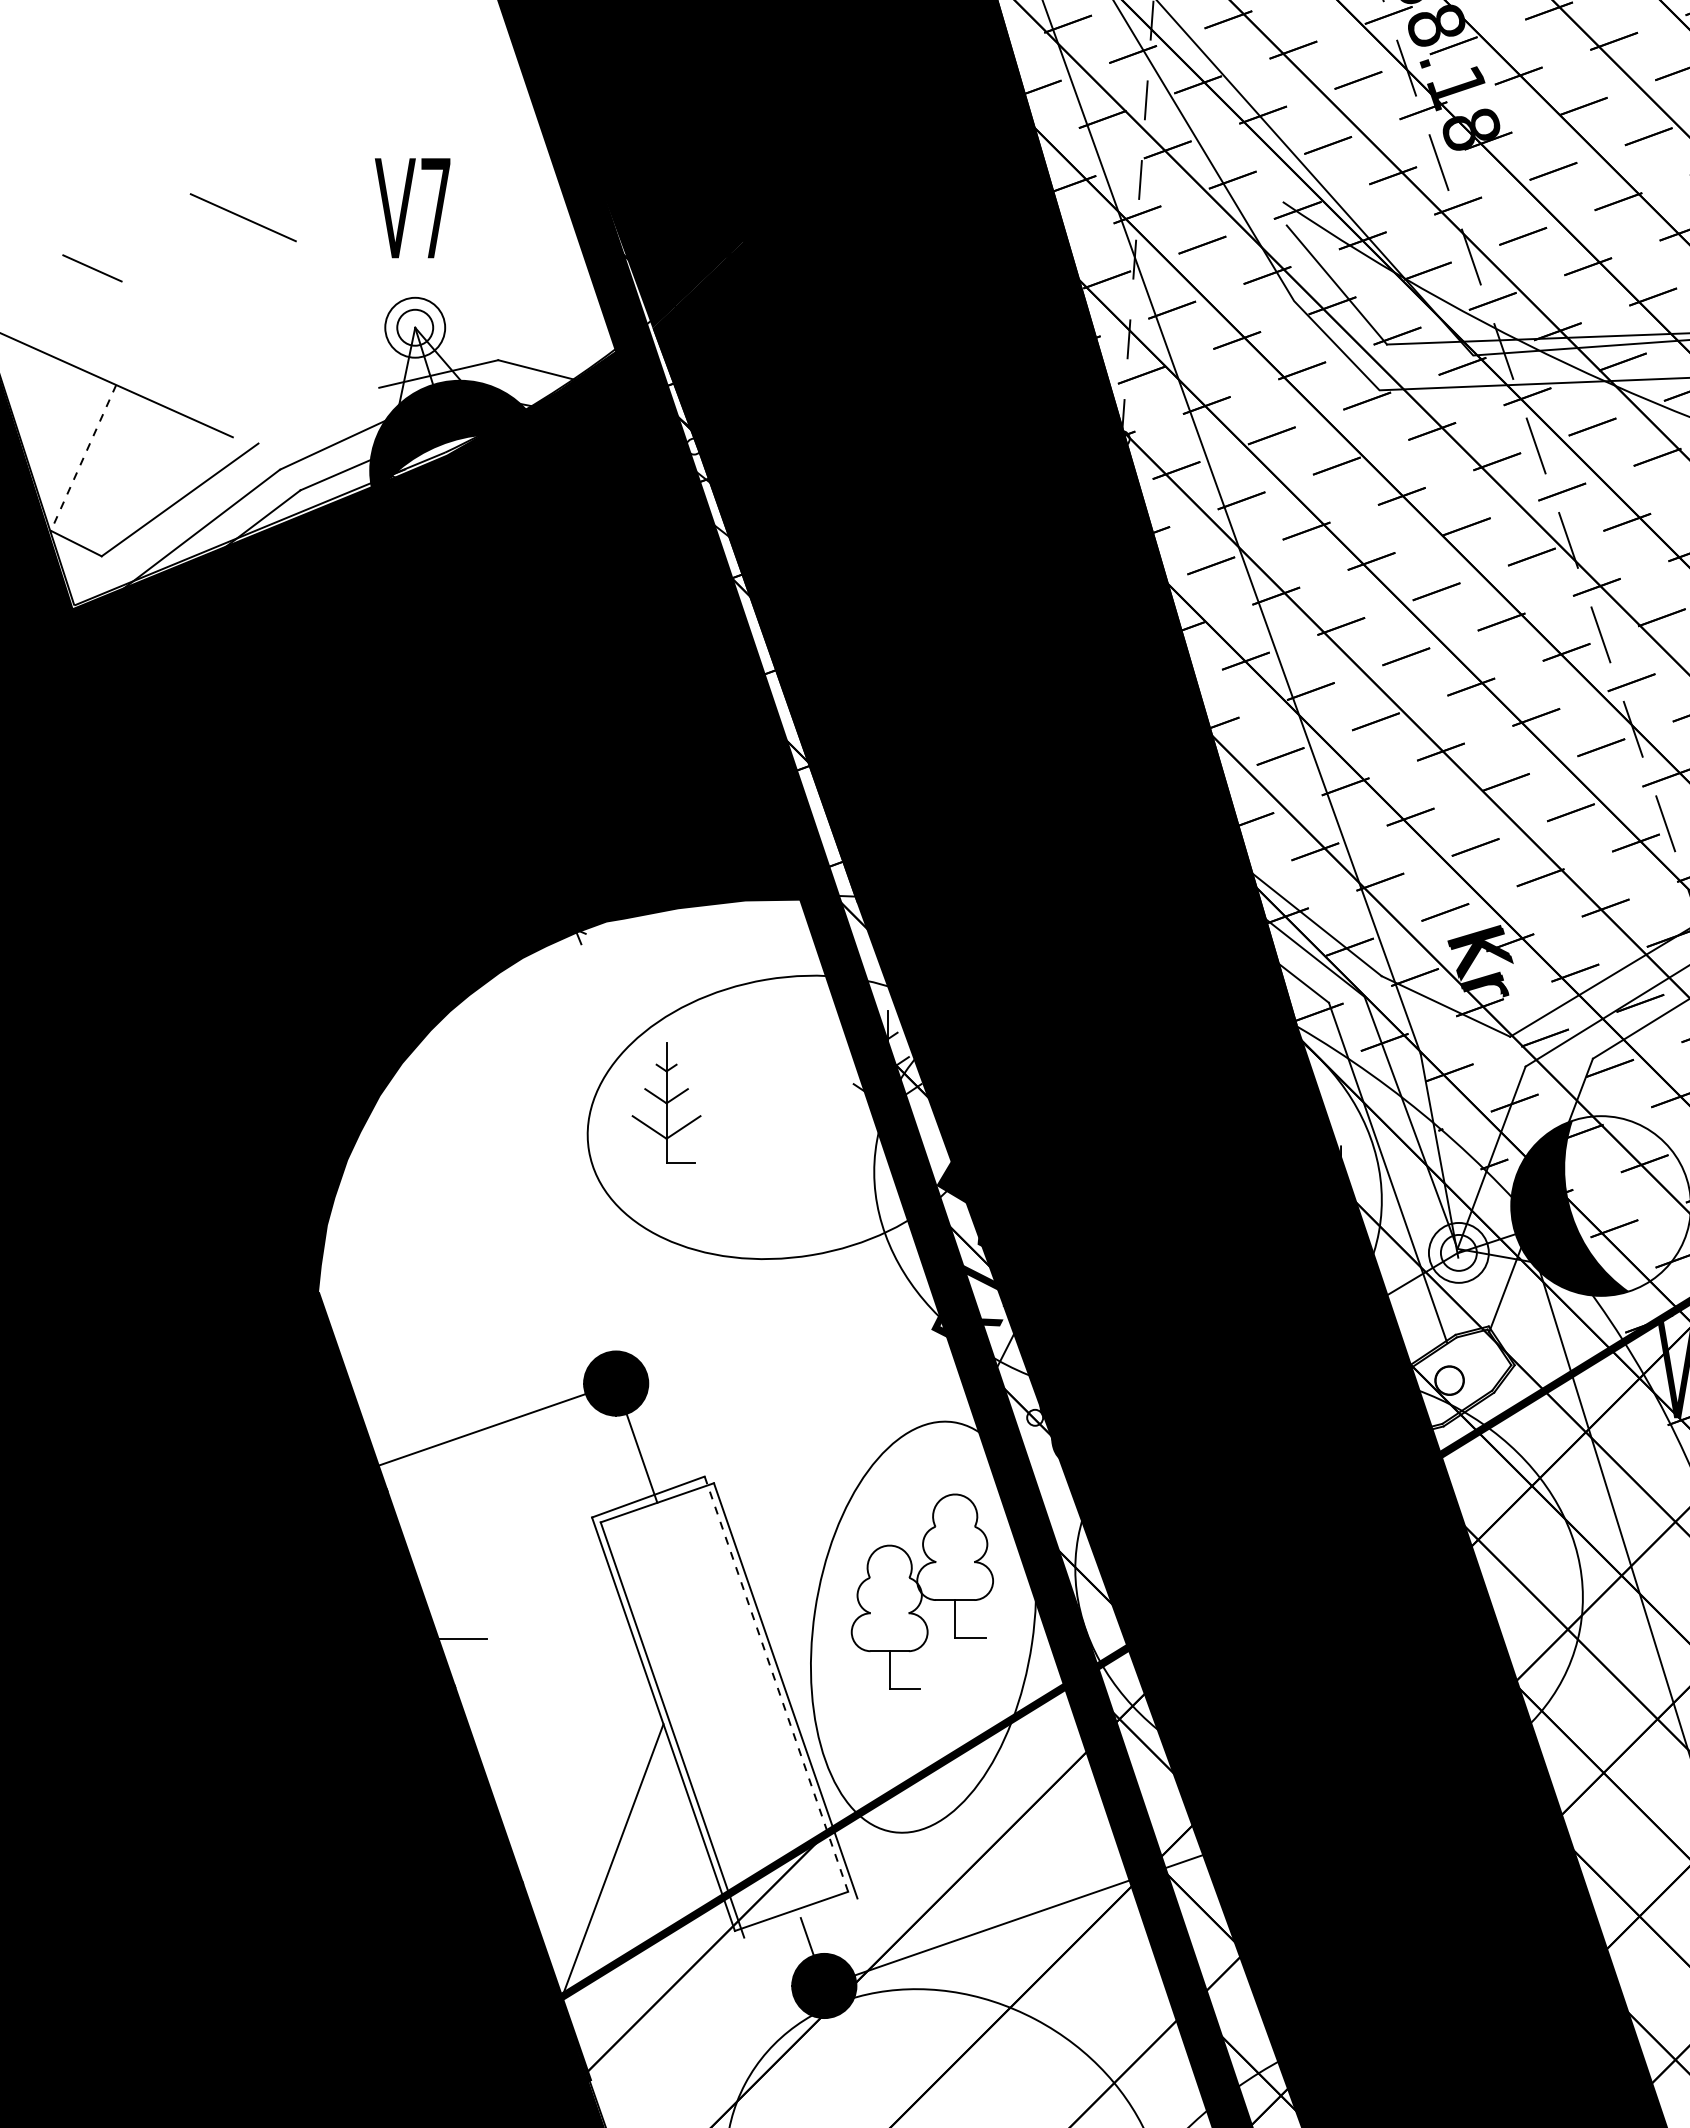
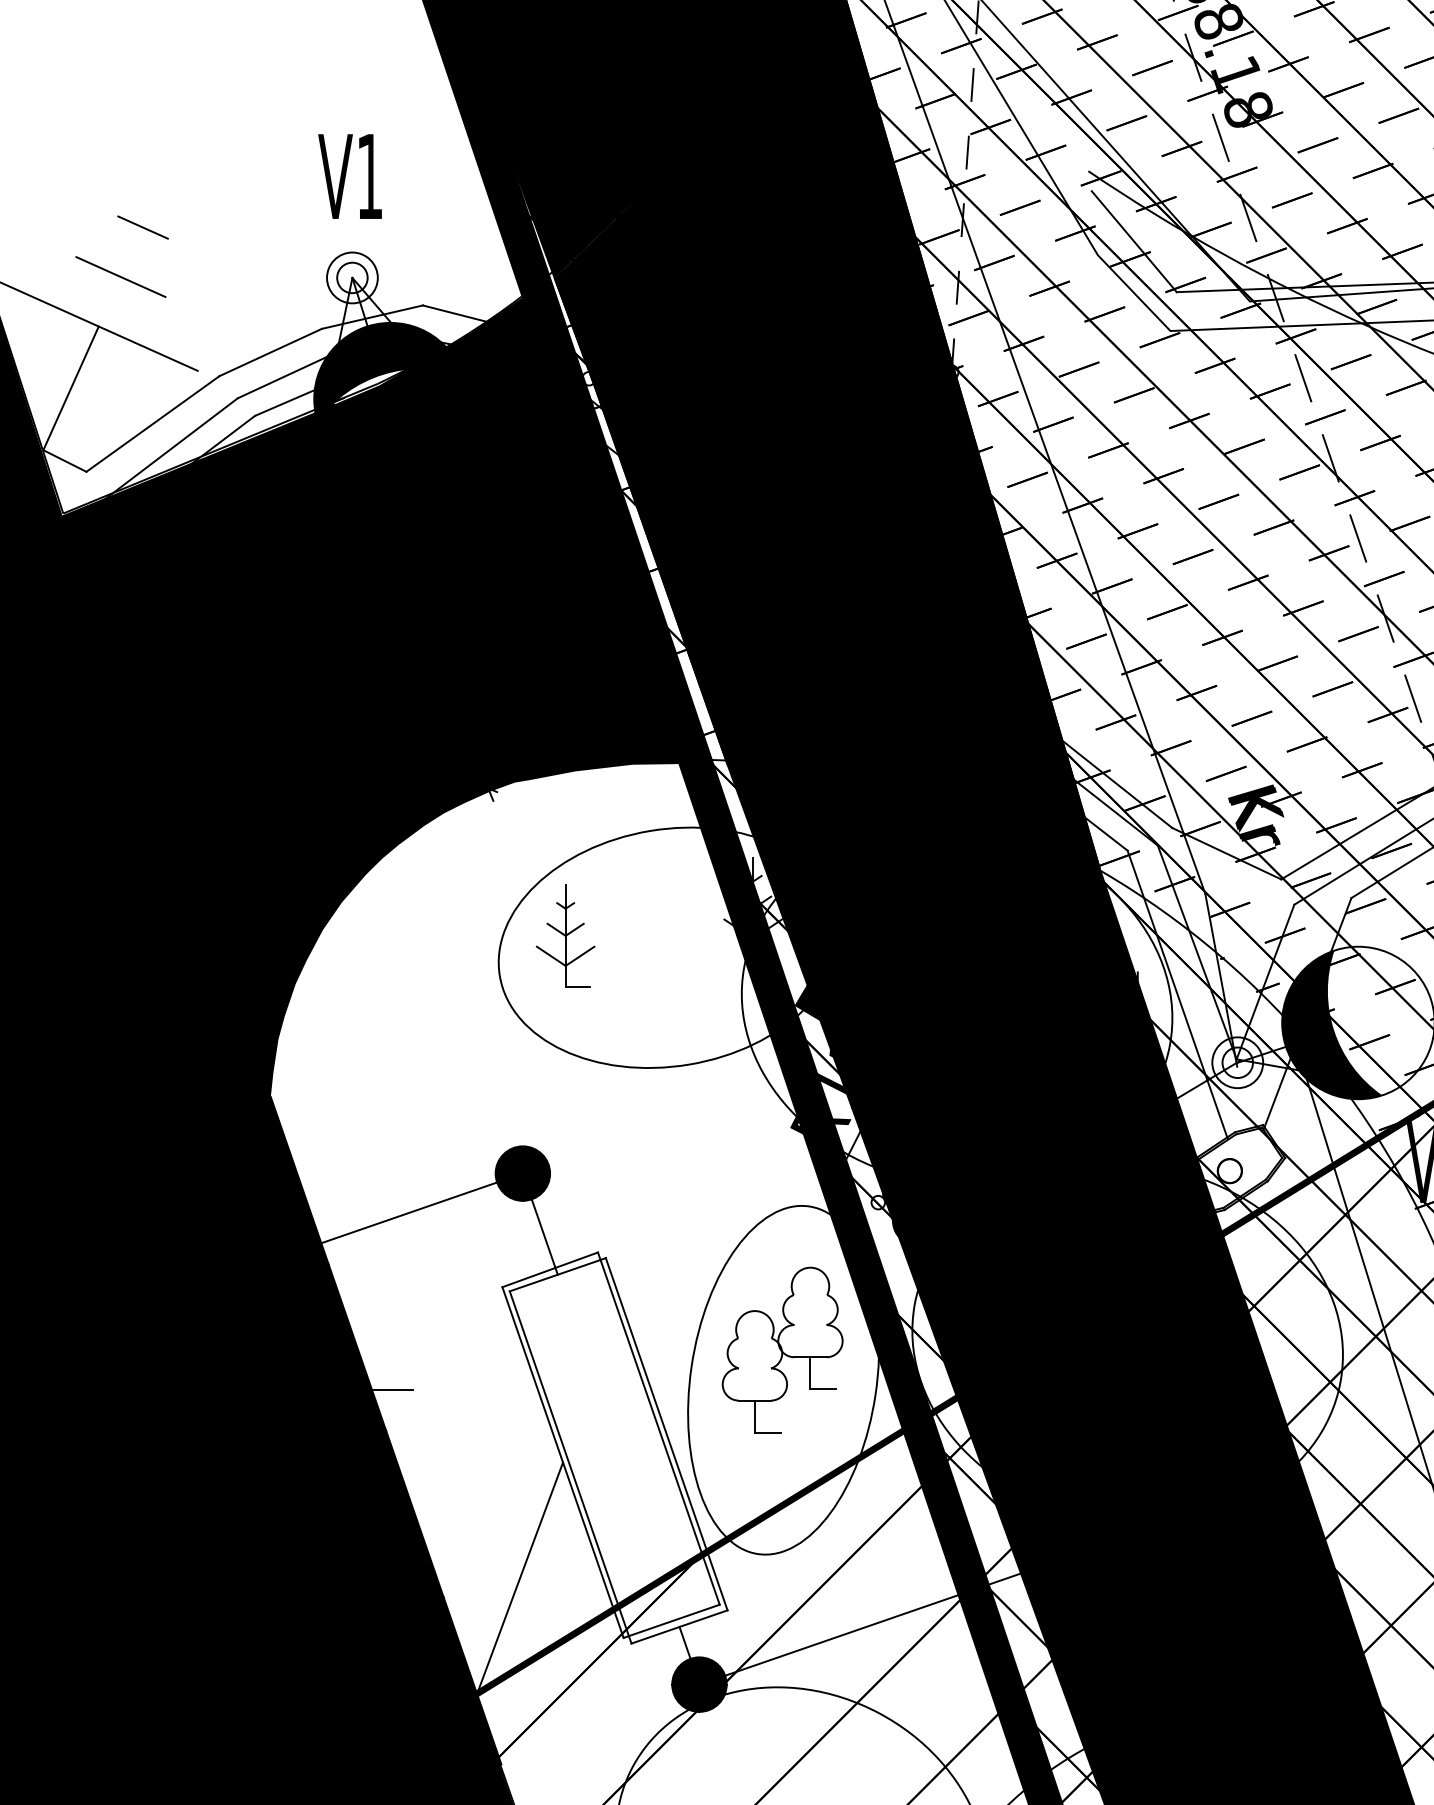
text: (435, 208) -> (369, 176), V7 -> V1
line: (242, 217) -> (120, 276), moved
line: (92, 268) -> (143, 227), moved
line: (318, 415) -> (270, 352), added
line: (83, 457) -> (71, 388), dashed -> solid
line: (776, 1684) -> (658, 1428), dashed -> solid
line: (800, 1917) -> (679, 1626), added

